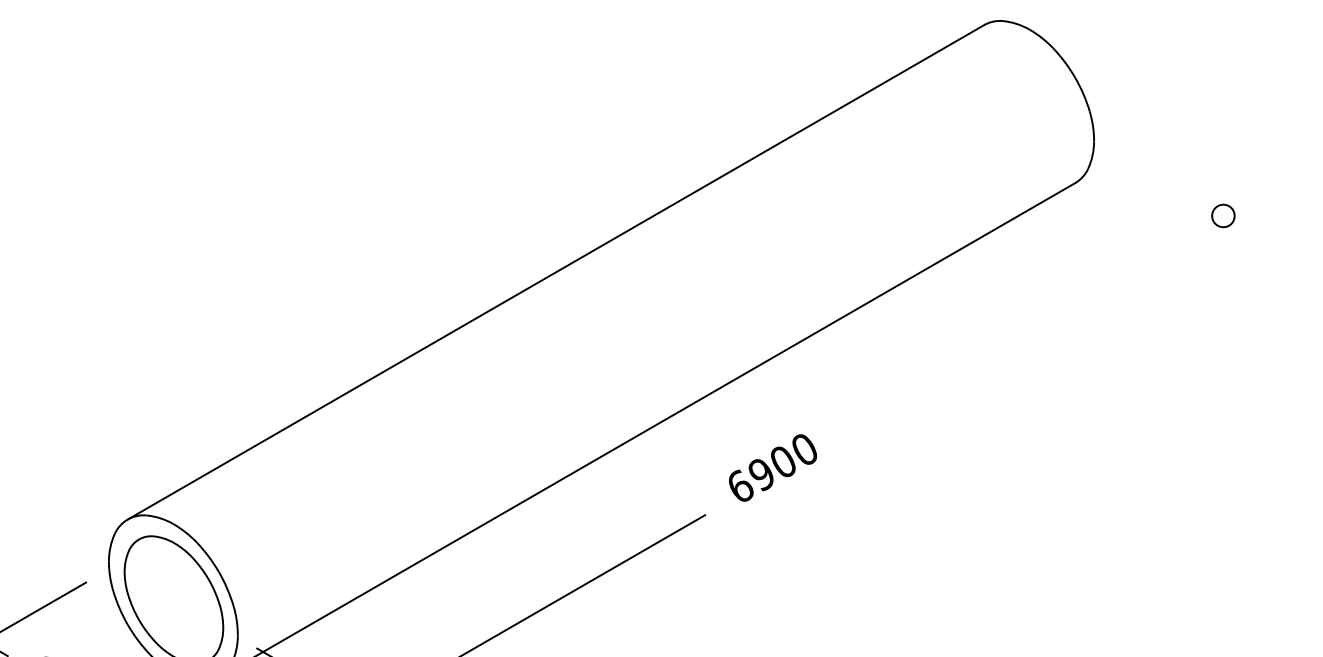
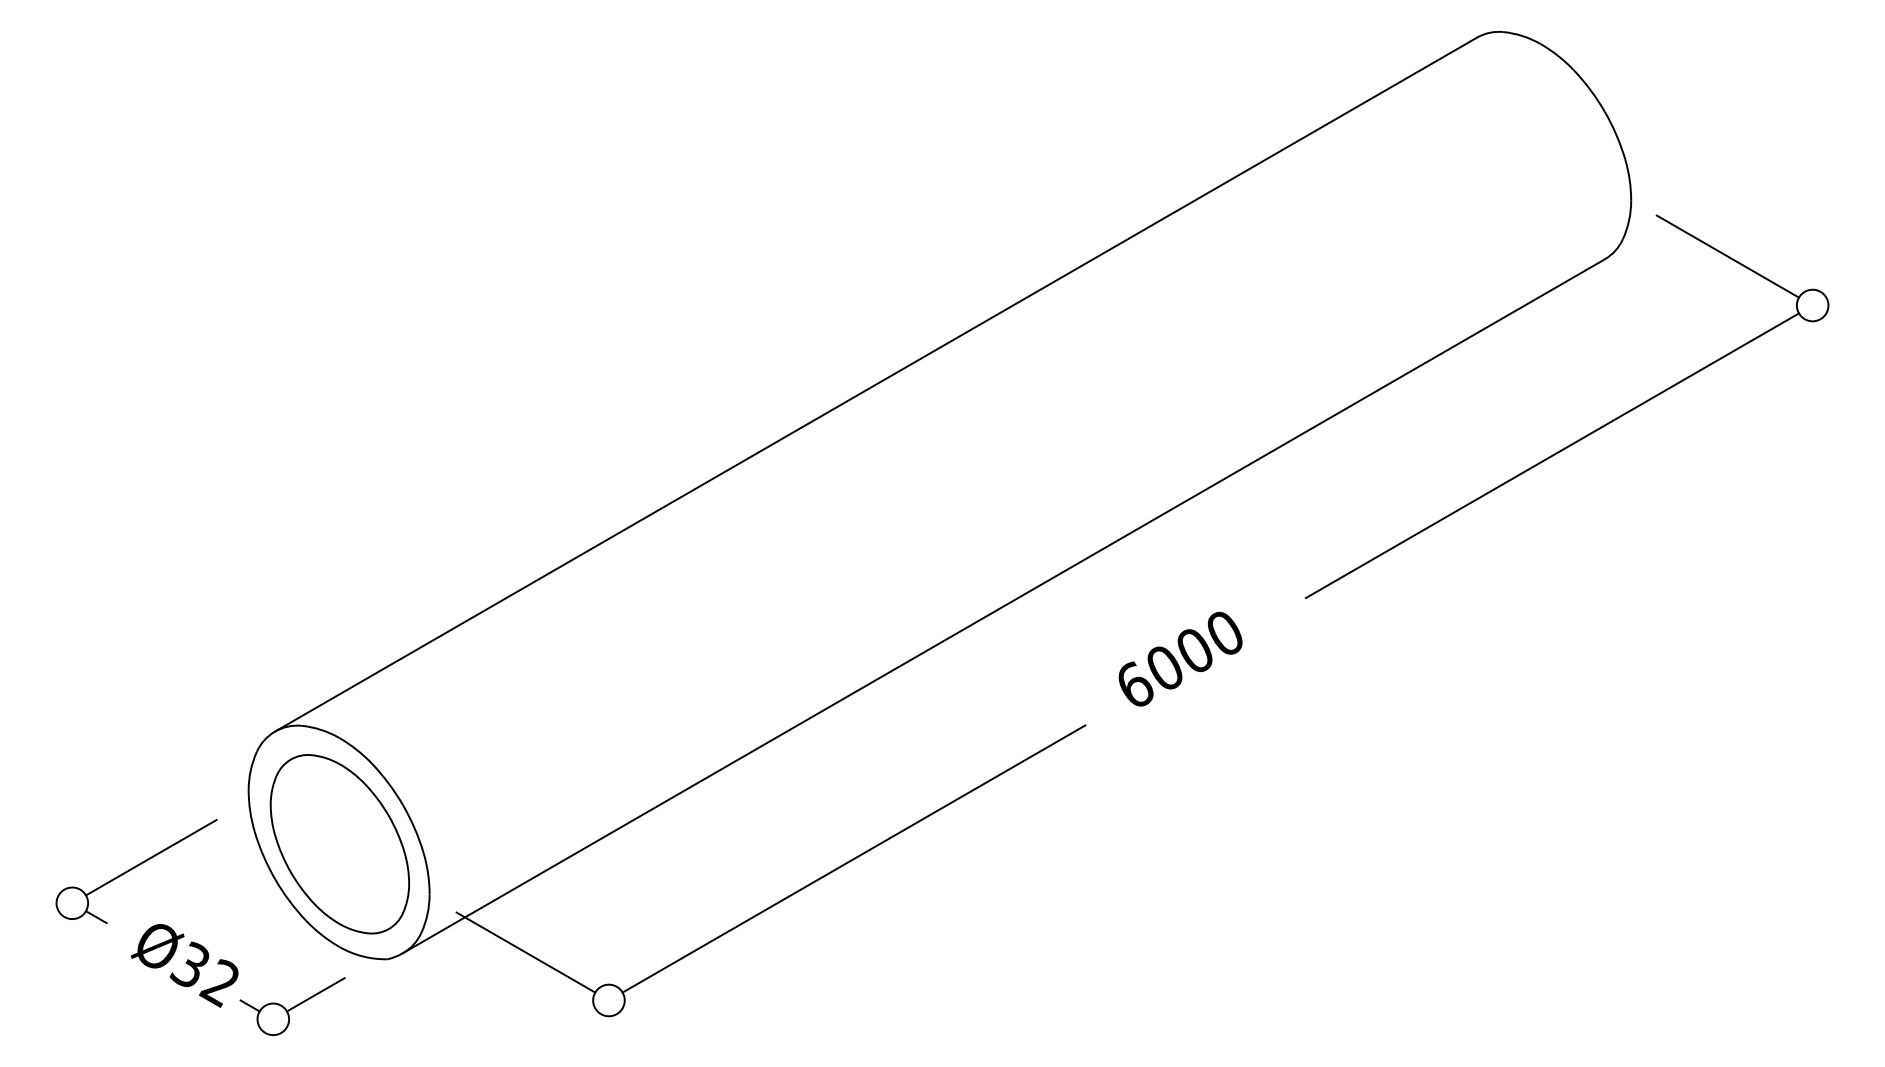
line: (1162, 181) -> (1727, 256), added
line: (1037, 322) -> (1551, 455), added
text: (761, 474) -> (1164, 668), 6900 -> 6000

